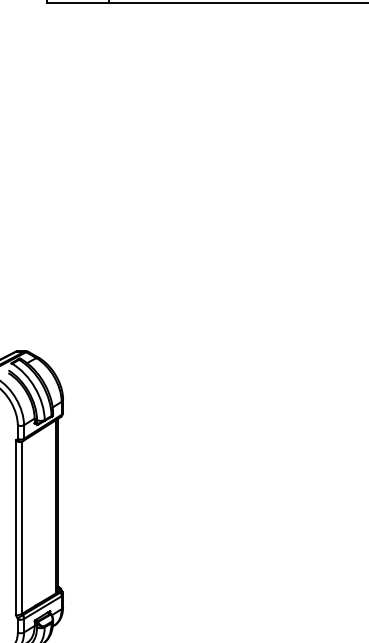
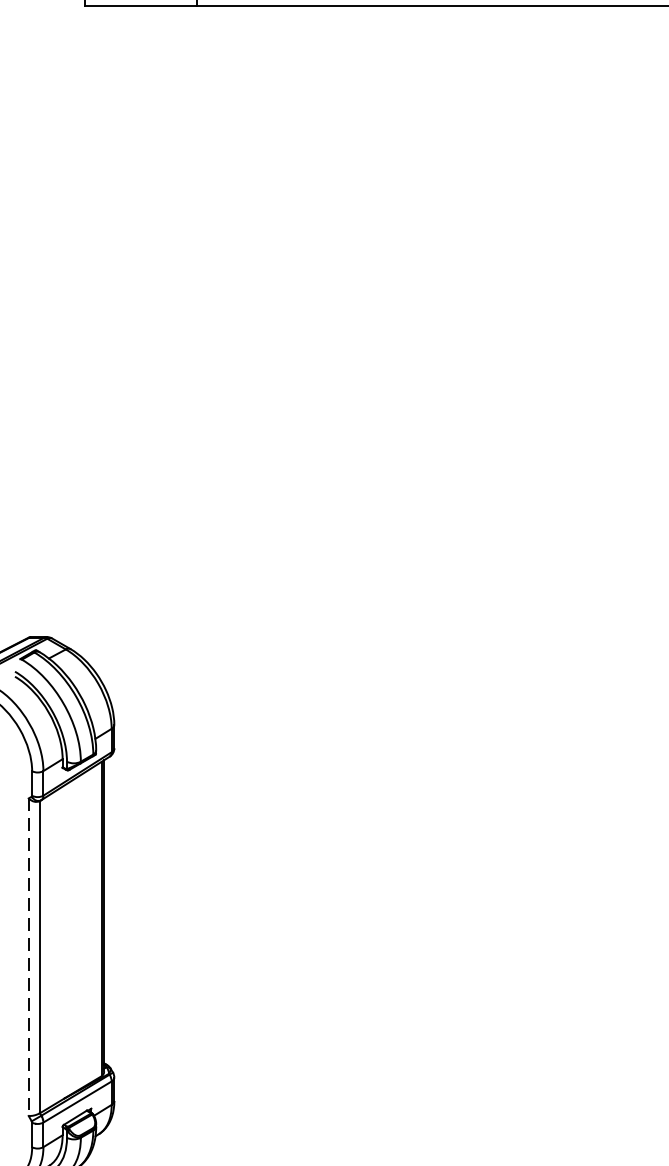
line: (15, 527) -> (27, 956), solid -> dashed

